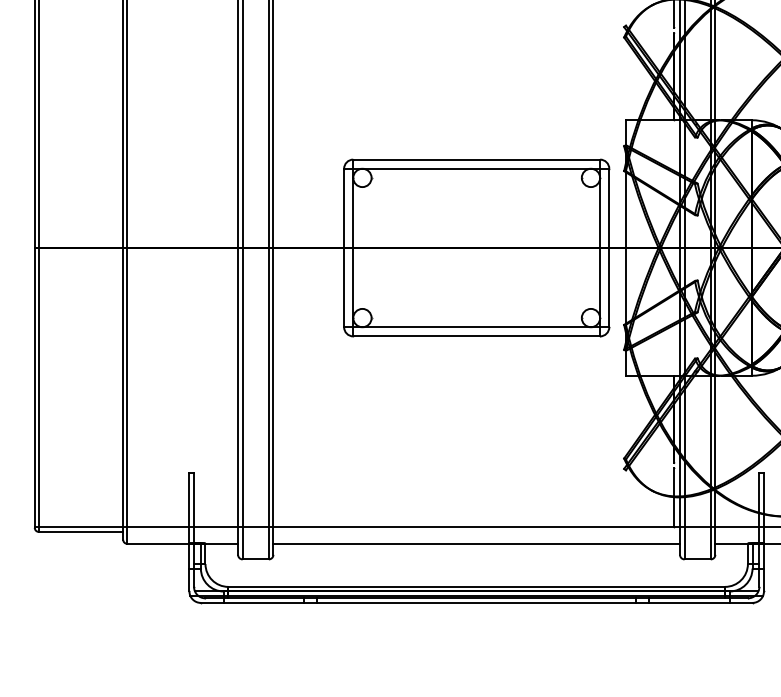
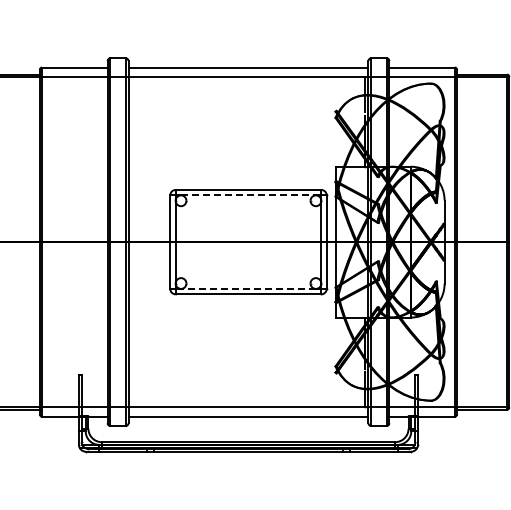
line: (476, 168) -> (248, 195), solid -> dashed
line: (476, 326) -> (248, 288), solid -> dashed

